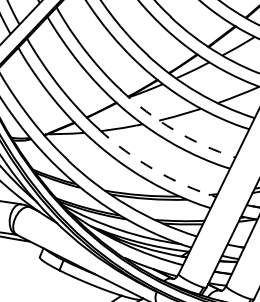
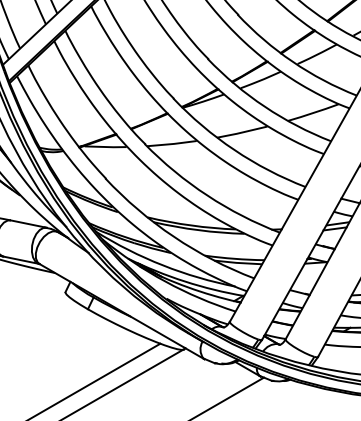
arc: (174, 129) -> (234, 149), dashed -> solid
arc: (153, 169) -> (207, 195), dashed -> solid

